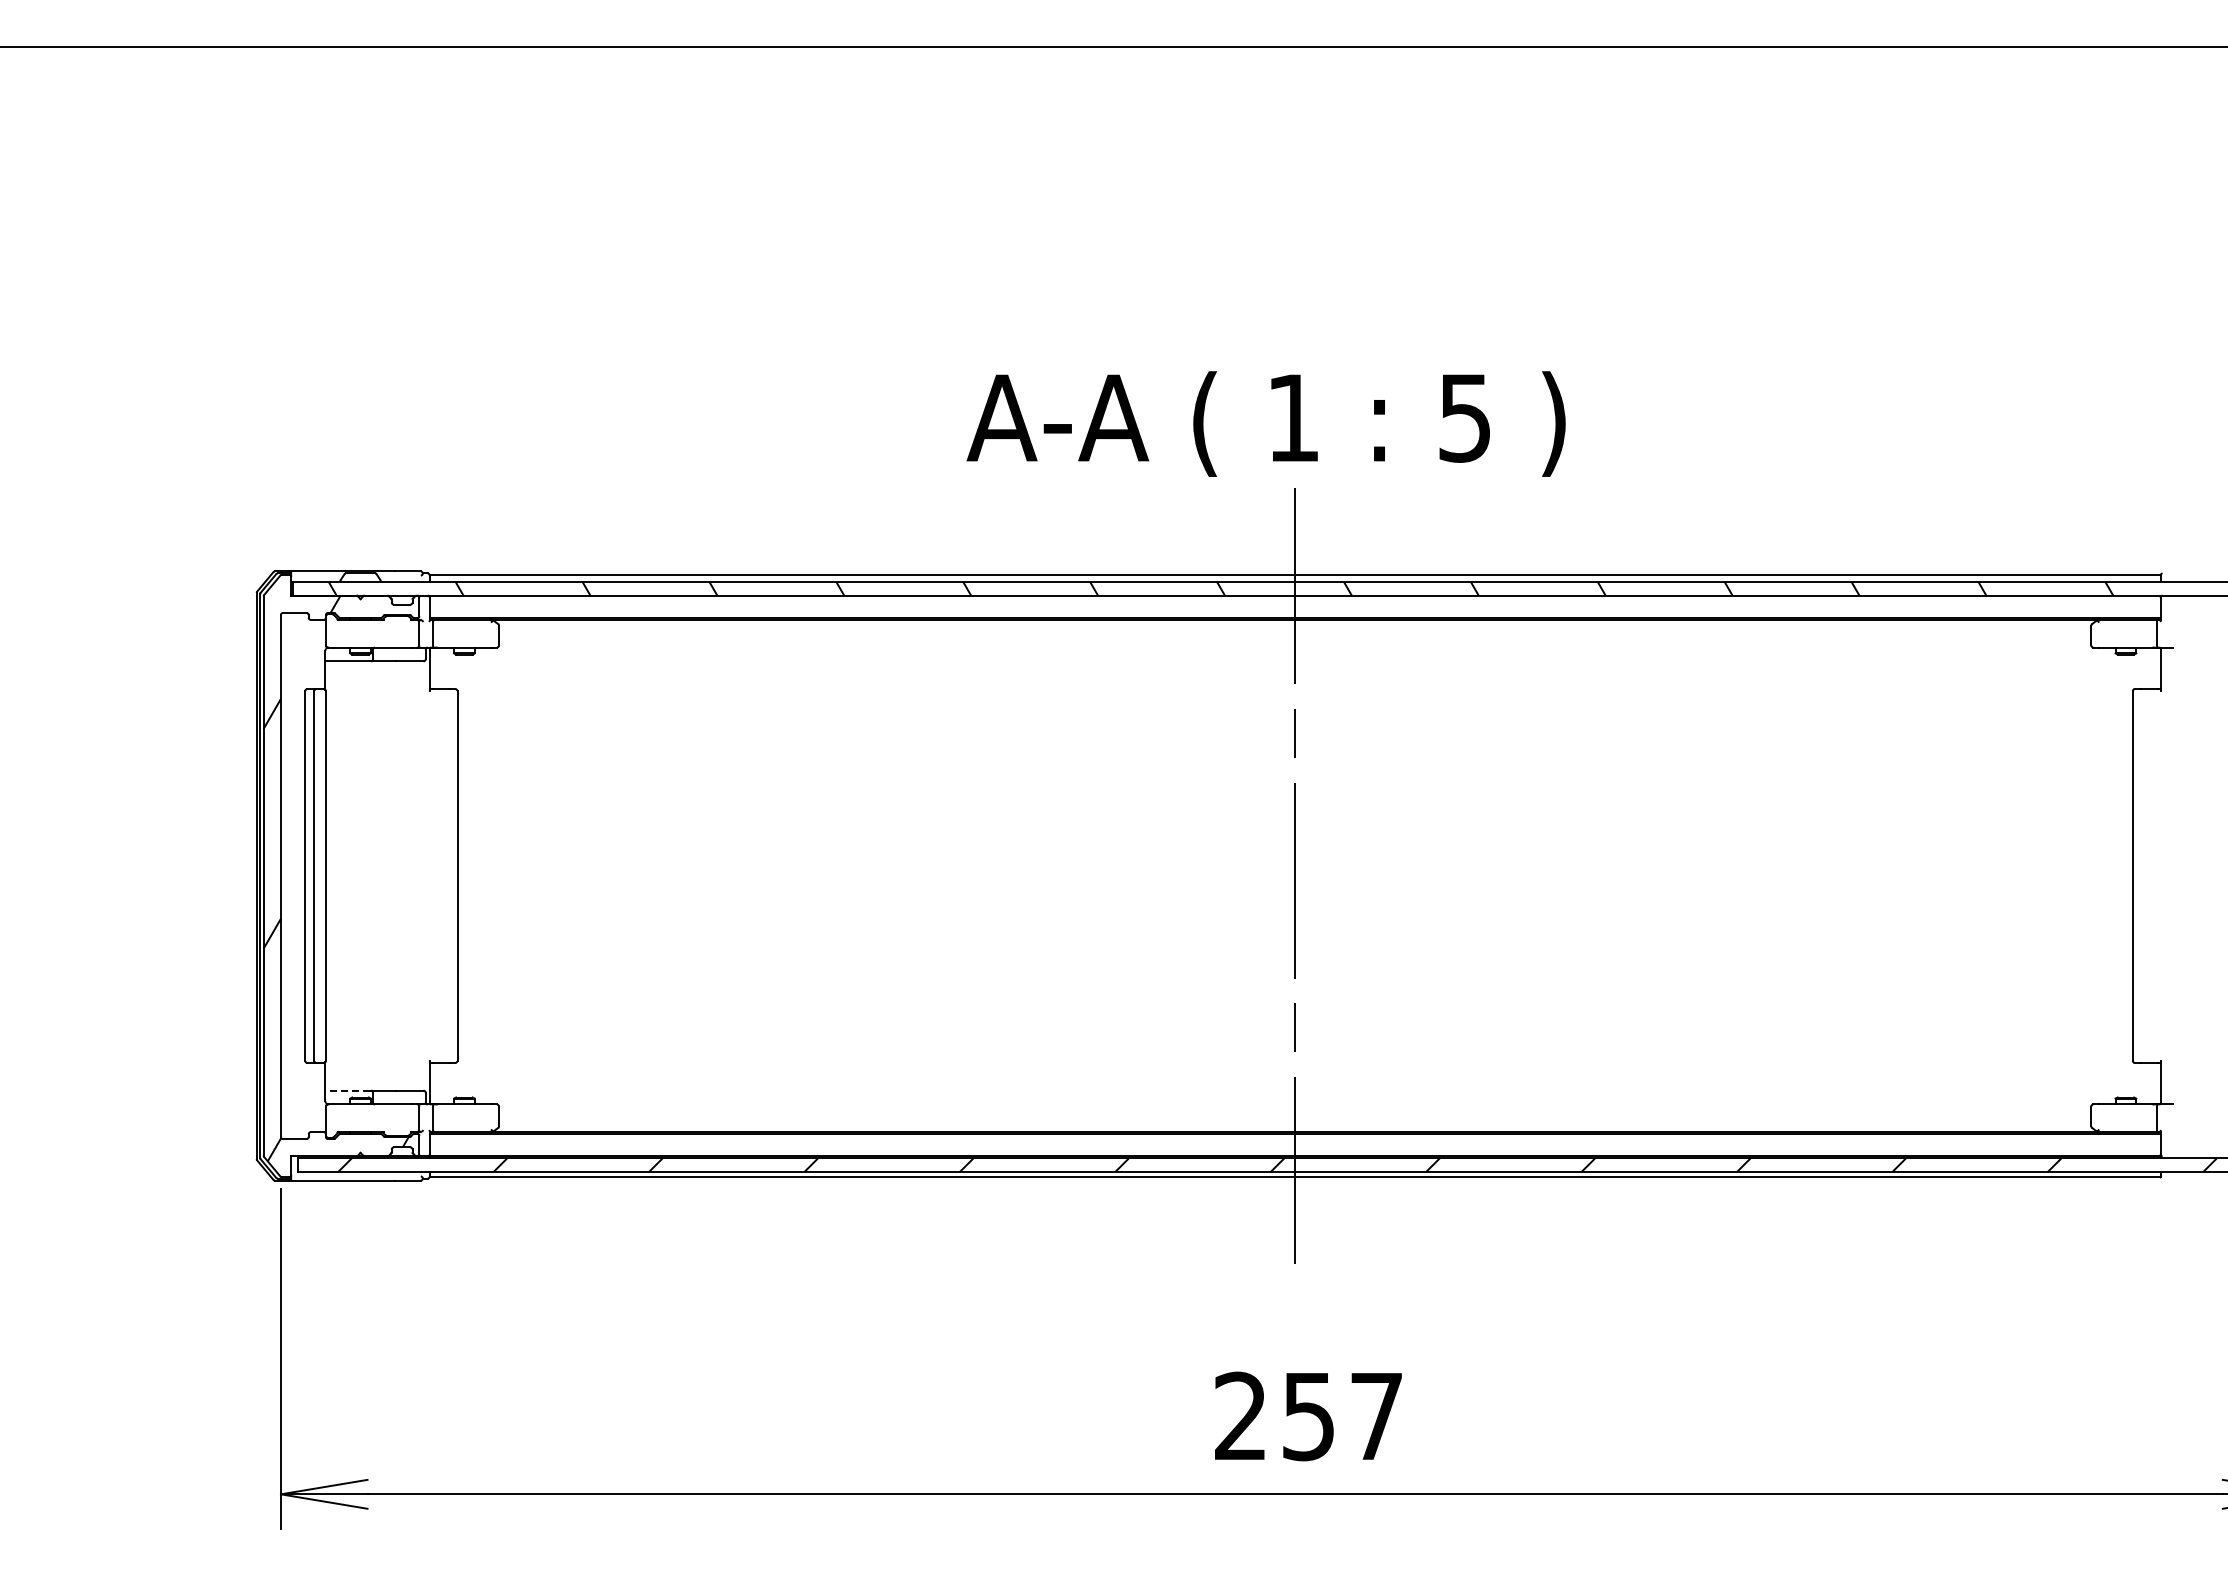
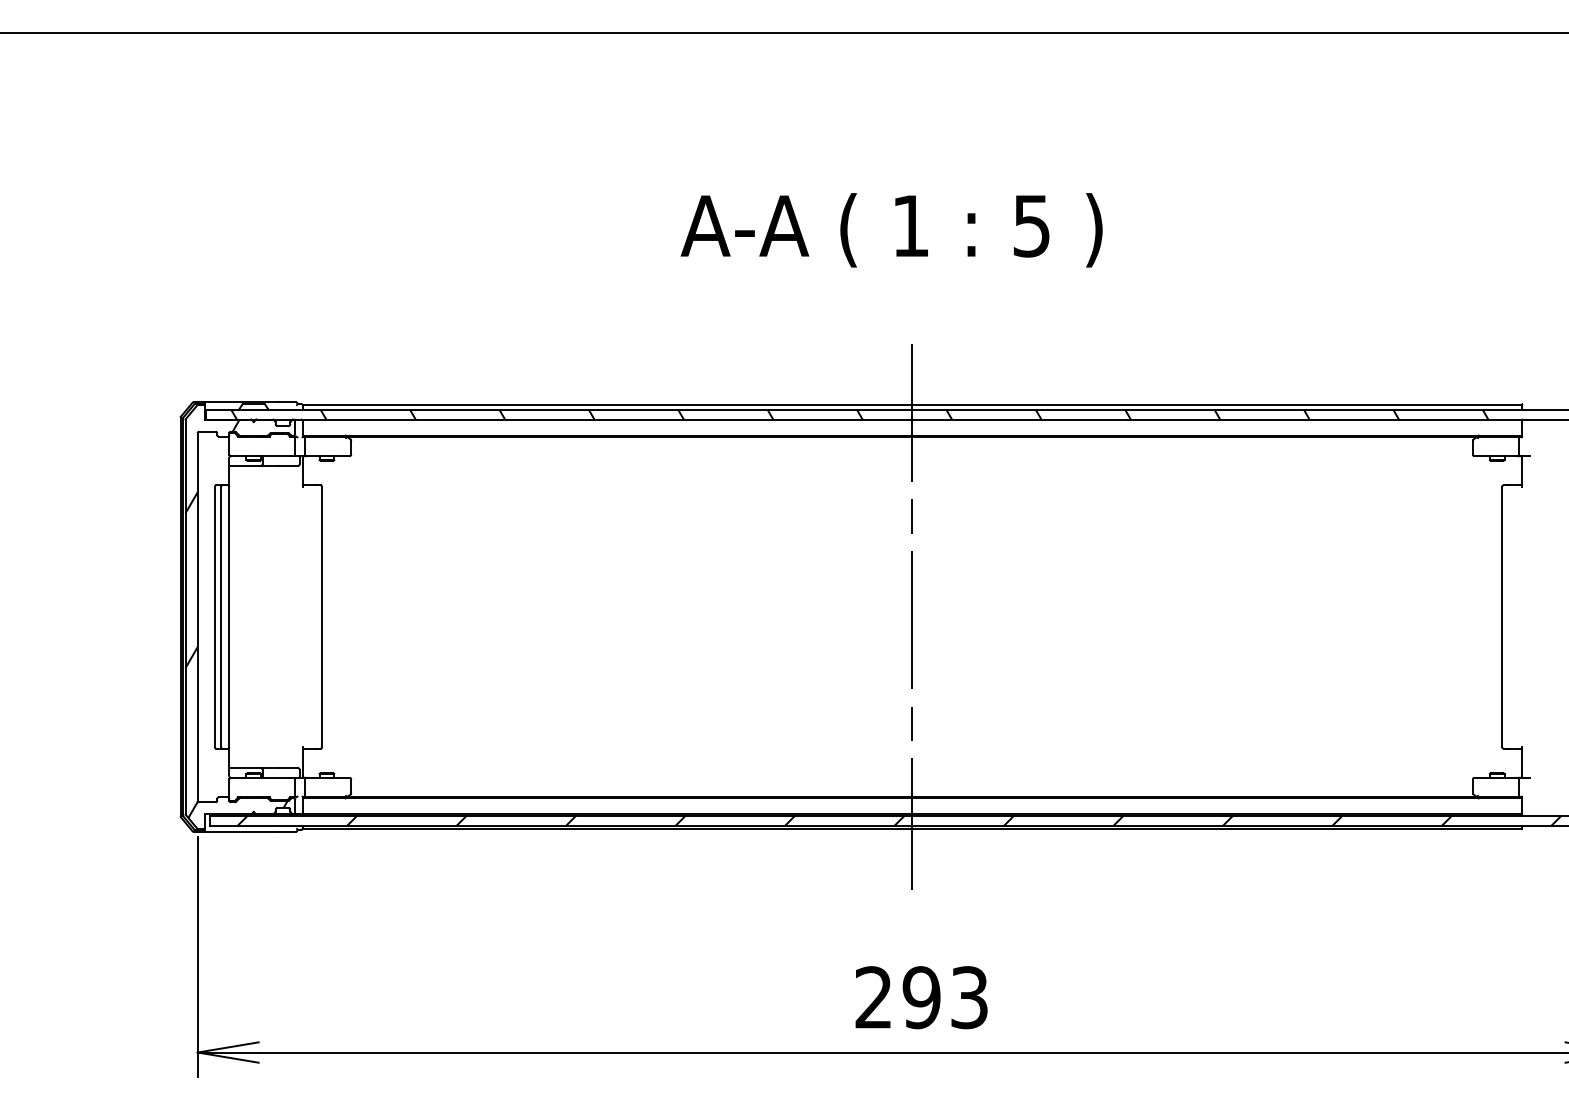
text: (1265, 423) -> (891, 229), moved
line: (347, 1090) -> (244, 768), dashed -> solid
text: (1341, 1416) -> (944, 997), 257 -> 293

